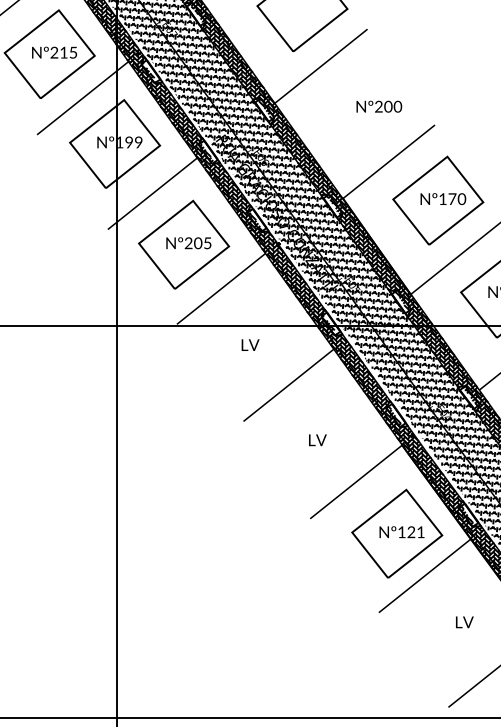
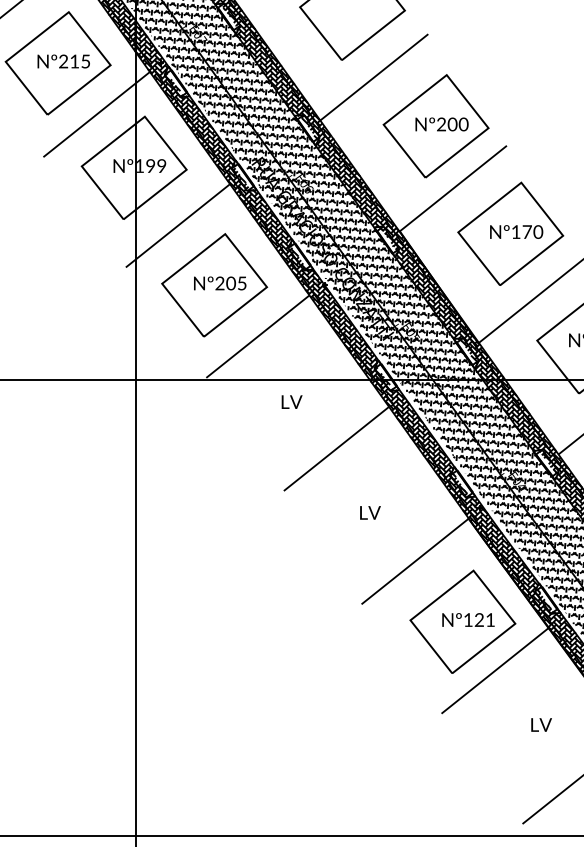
part: (374, 107) -> (436, 125), added

